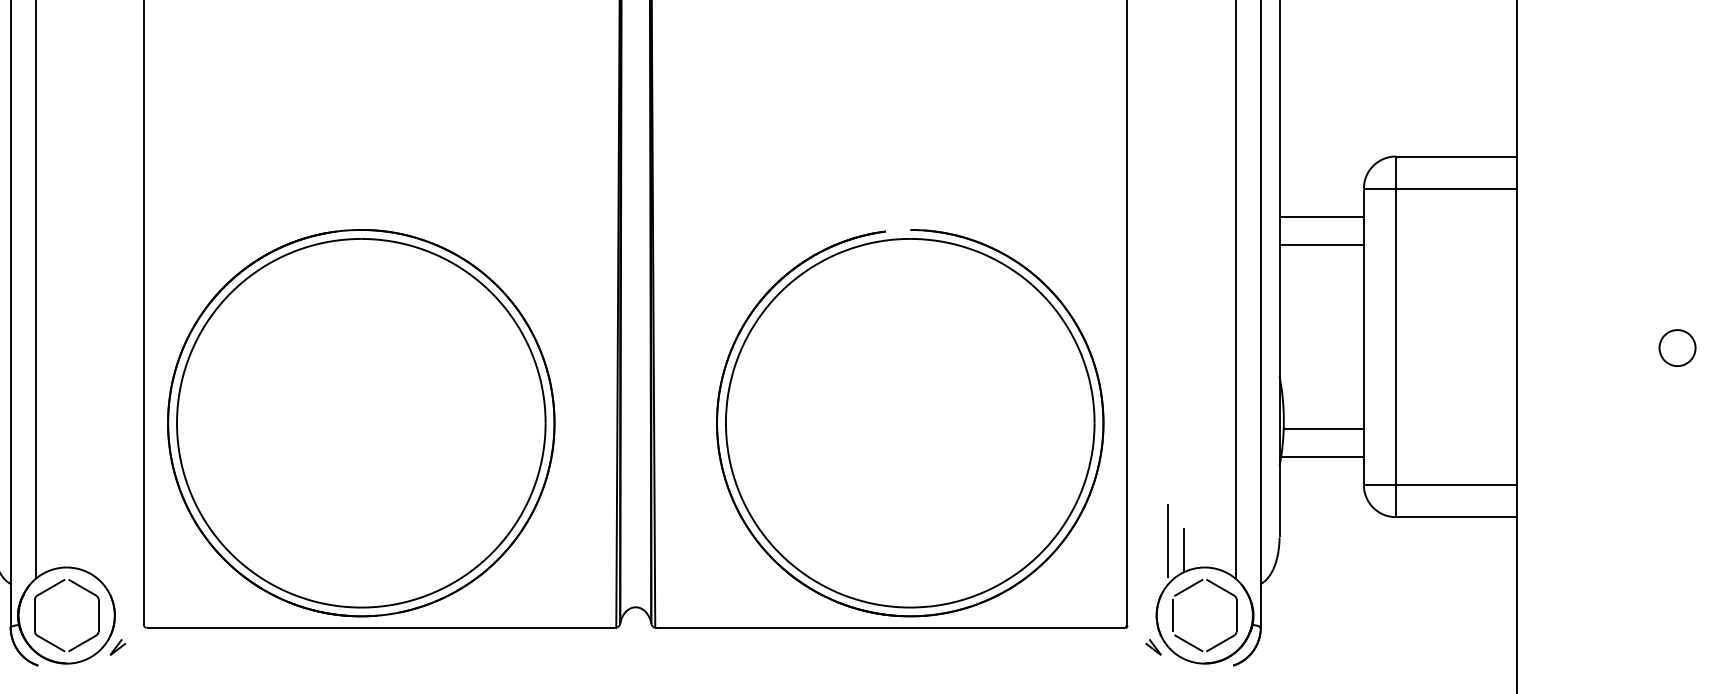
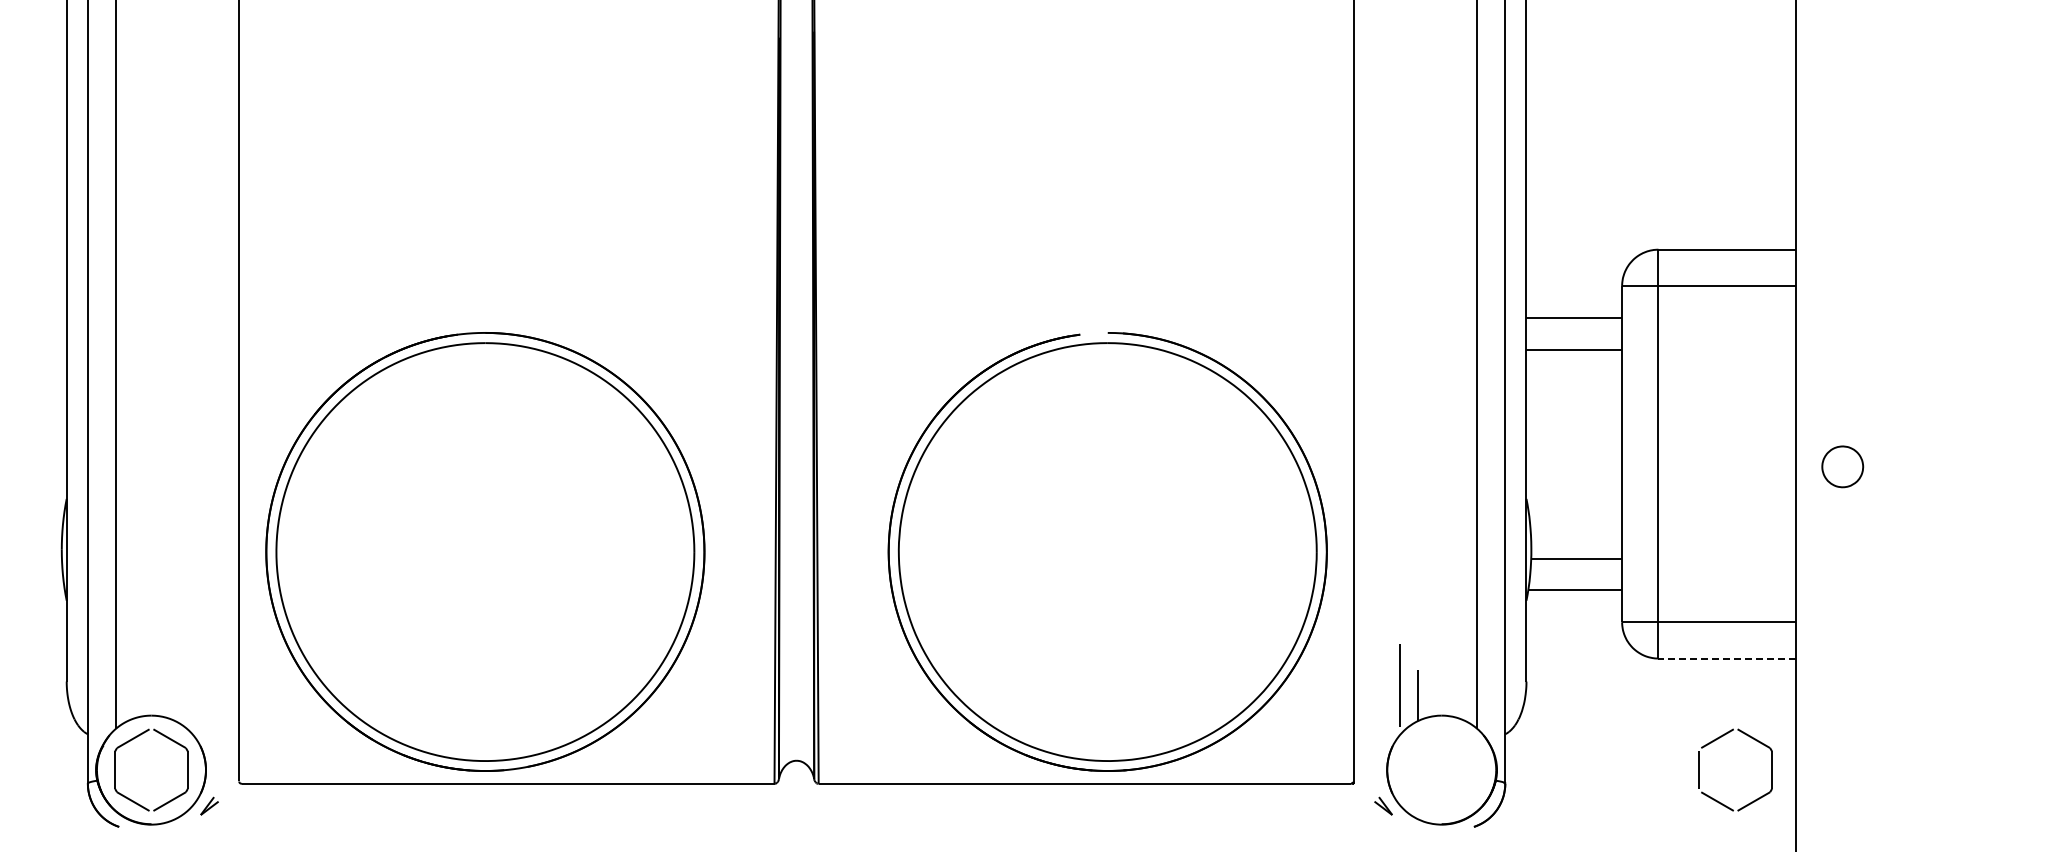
part: (1677, 347) -> (1842, 466), moved
line: (1456, 517) -> (1727, 658), solid -> dashed
part: (1189, 588) -> (1718, 739), moved

